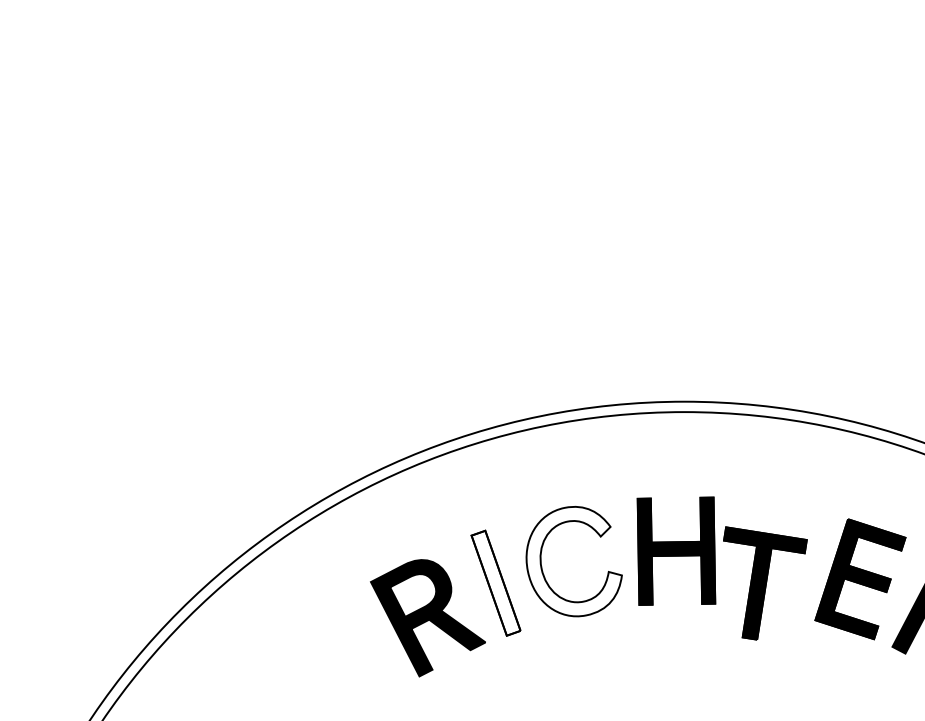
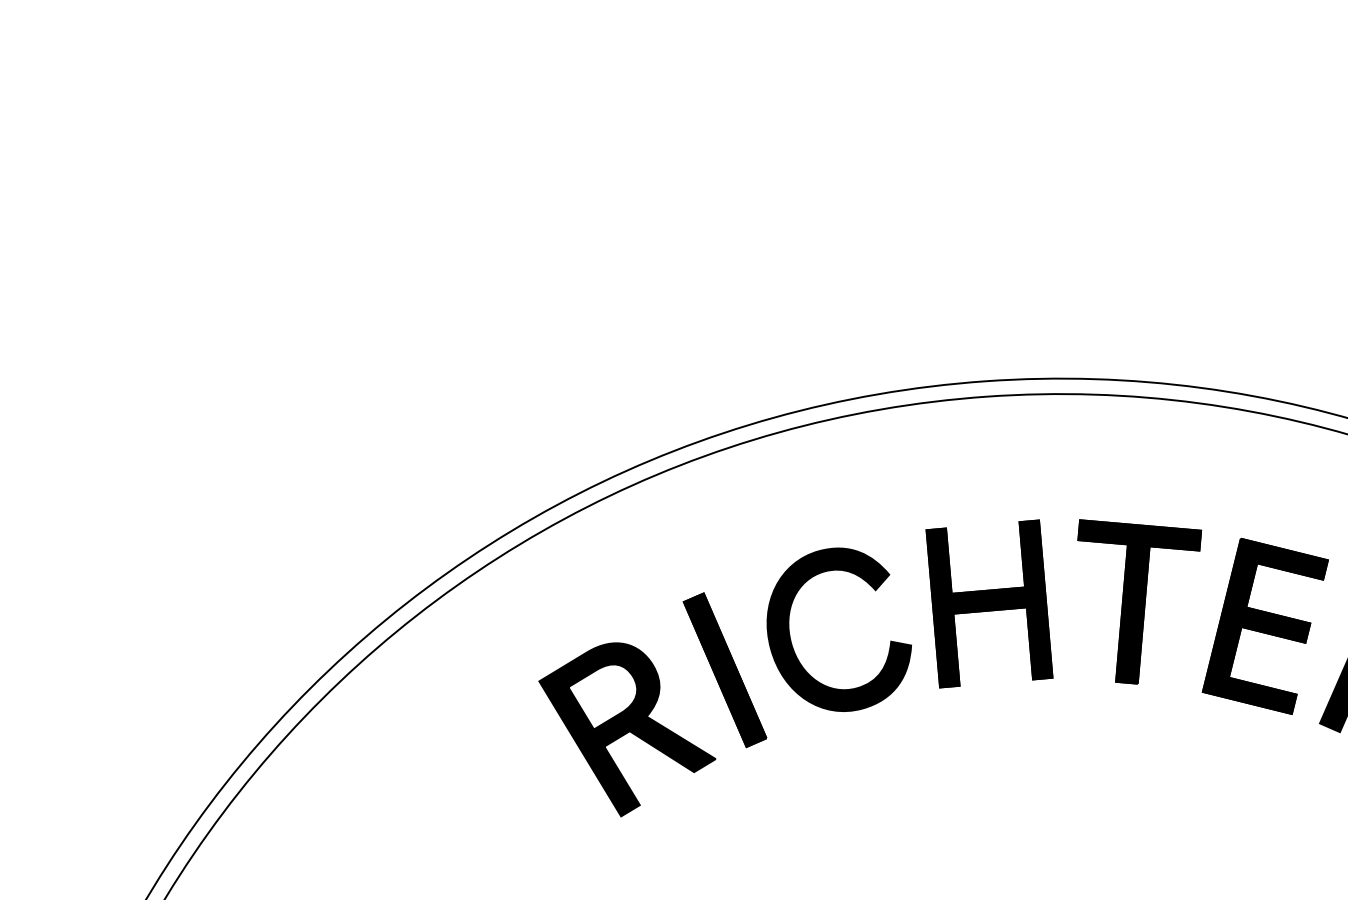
fill: (573, 561) -> (837, 629), added
fill: (495, 582) -> (724, 669), added
part: (765, 583) -> (1144, 599), moved

